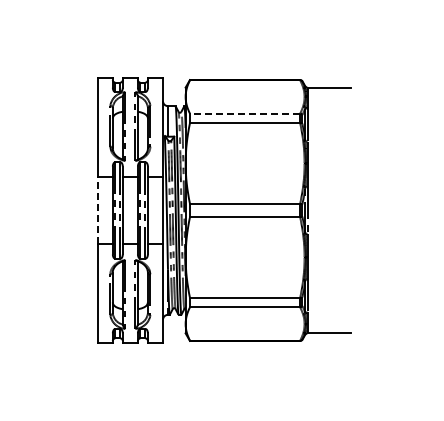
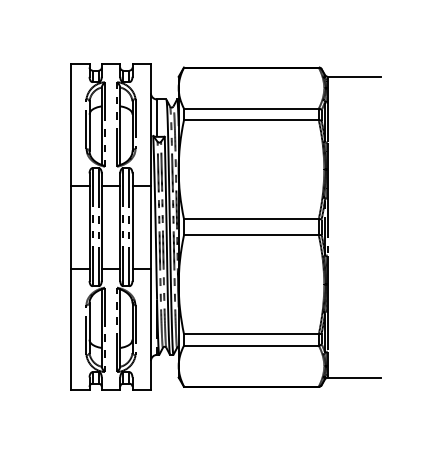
line: (244, 113) -> (250, 108), dashed -> solid
line: (97, 210) -> (70, 227), dashed -> solid

